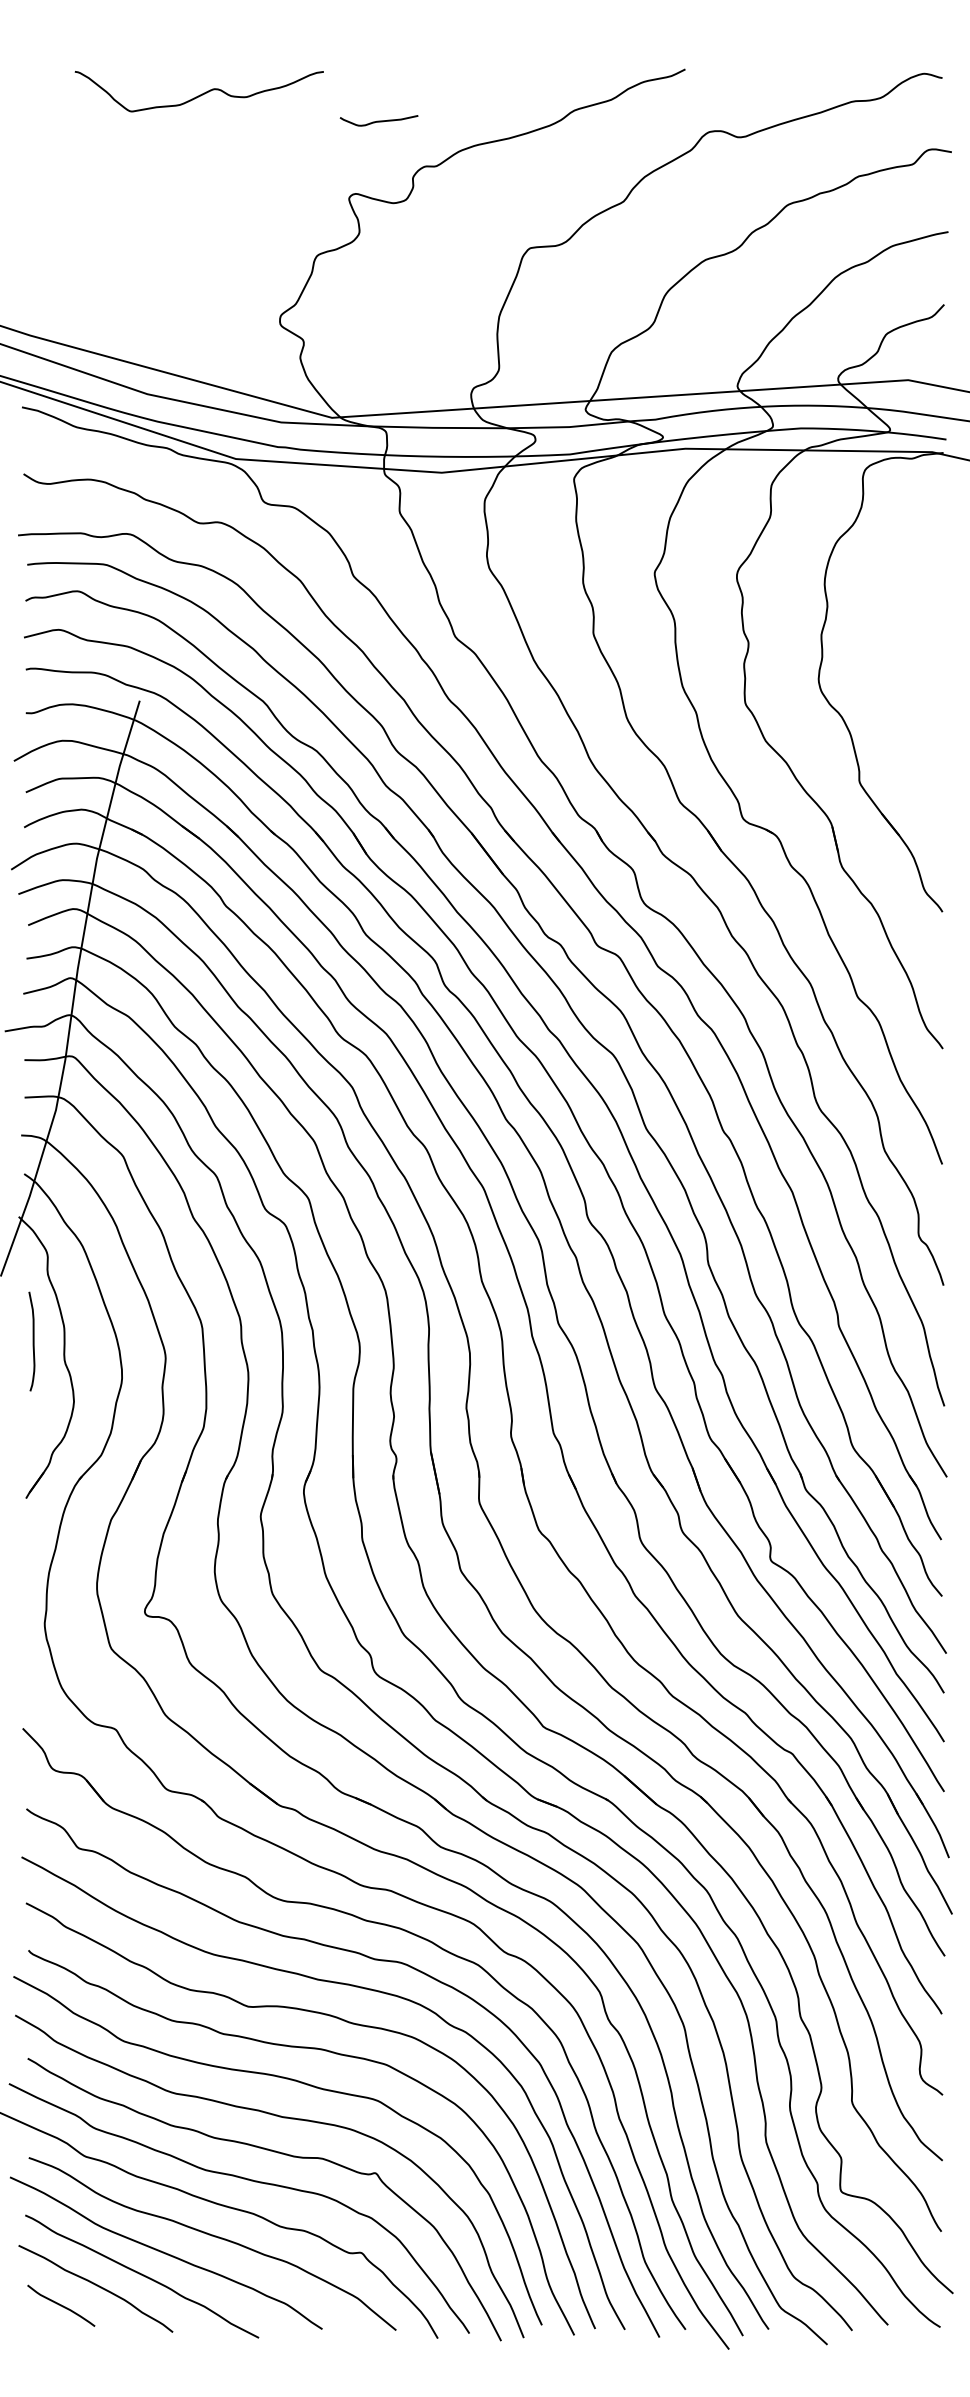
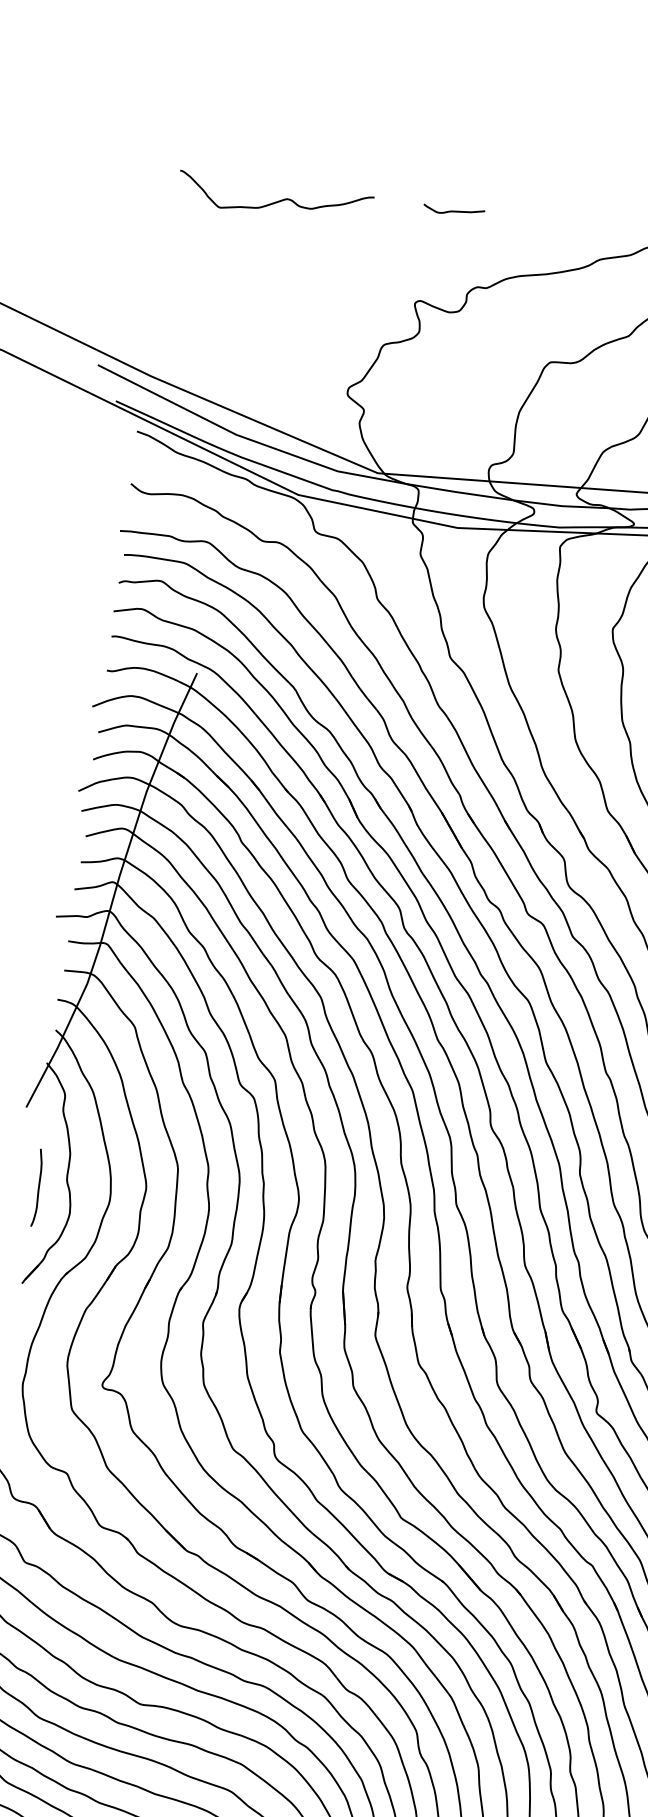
curve: (200, 94) -> (275, 201), moved
curve: (378, 120) -> (453, 210), moved
curve: (32, 1341) -> (37, 1187), moved

